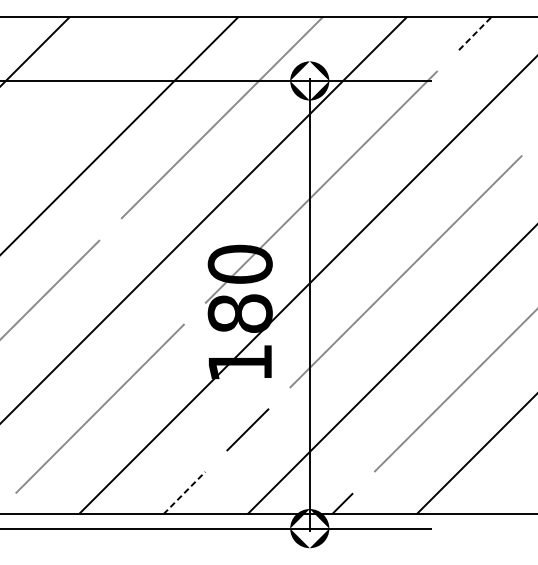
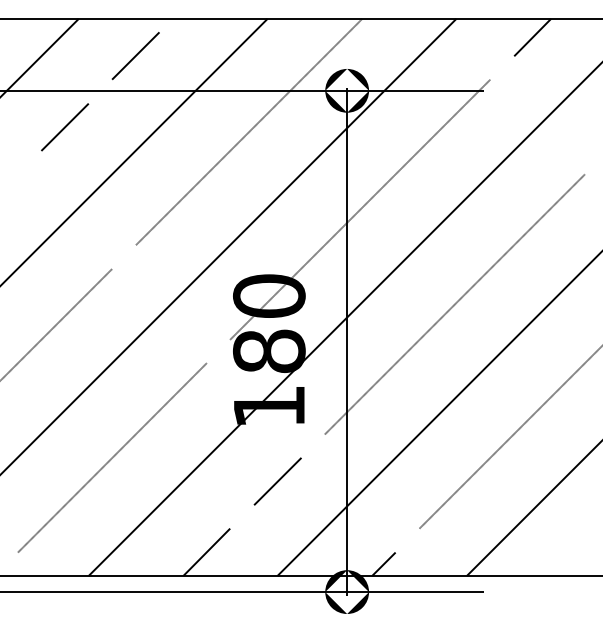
line: (475, 33) -> (532, 37), dashed -> solid
line: (120, 50) -> (135, 56), added
line: (58, 113) -> (65, 127), added
line: (185, 492) -> (207, 551), dashed -> solid

